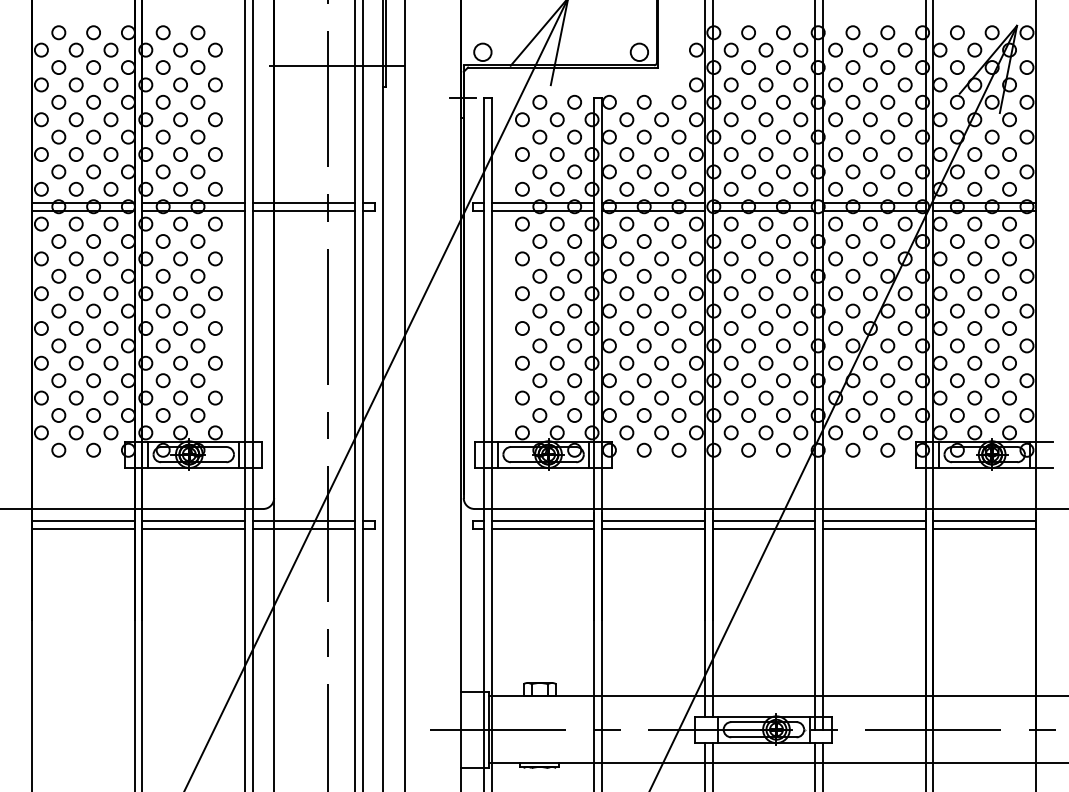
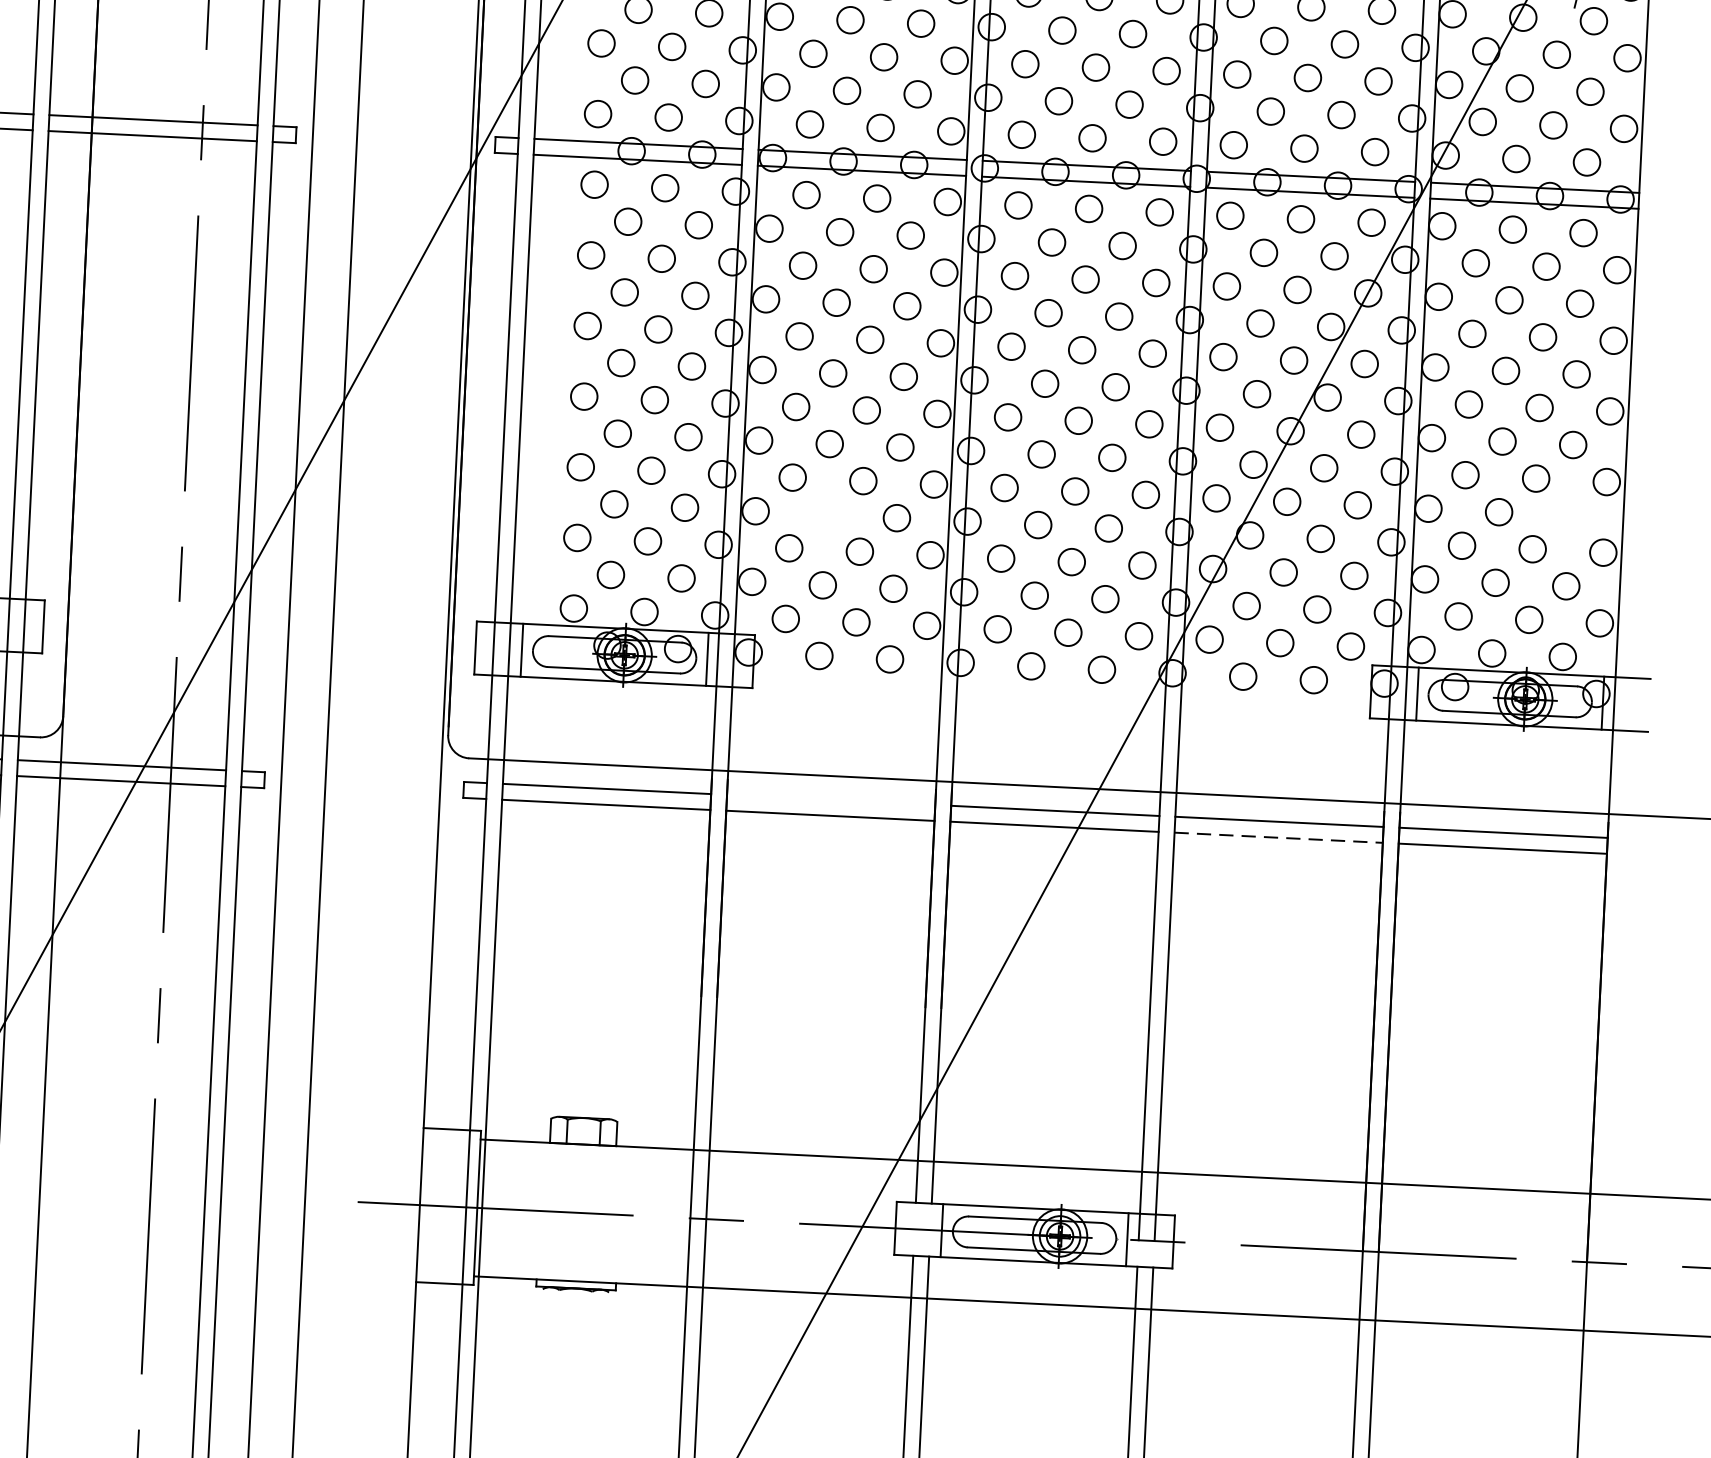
circle: (1009, 362) -> (1569, 514), removed
circle: (643, 380) -> (824, 514), removed
line: (653, 520) -> (831, 799), removed
line: (874, 528) -> (1279, 837), solid -> dashed

